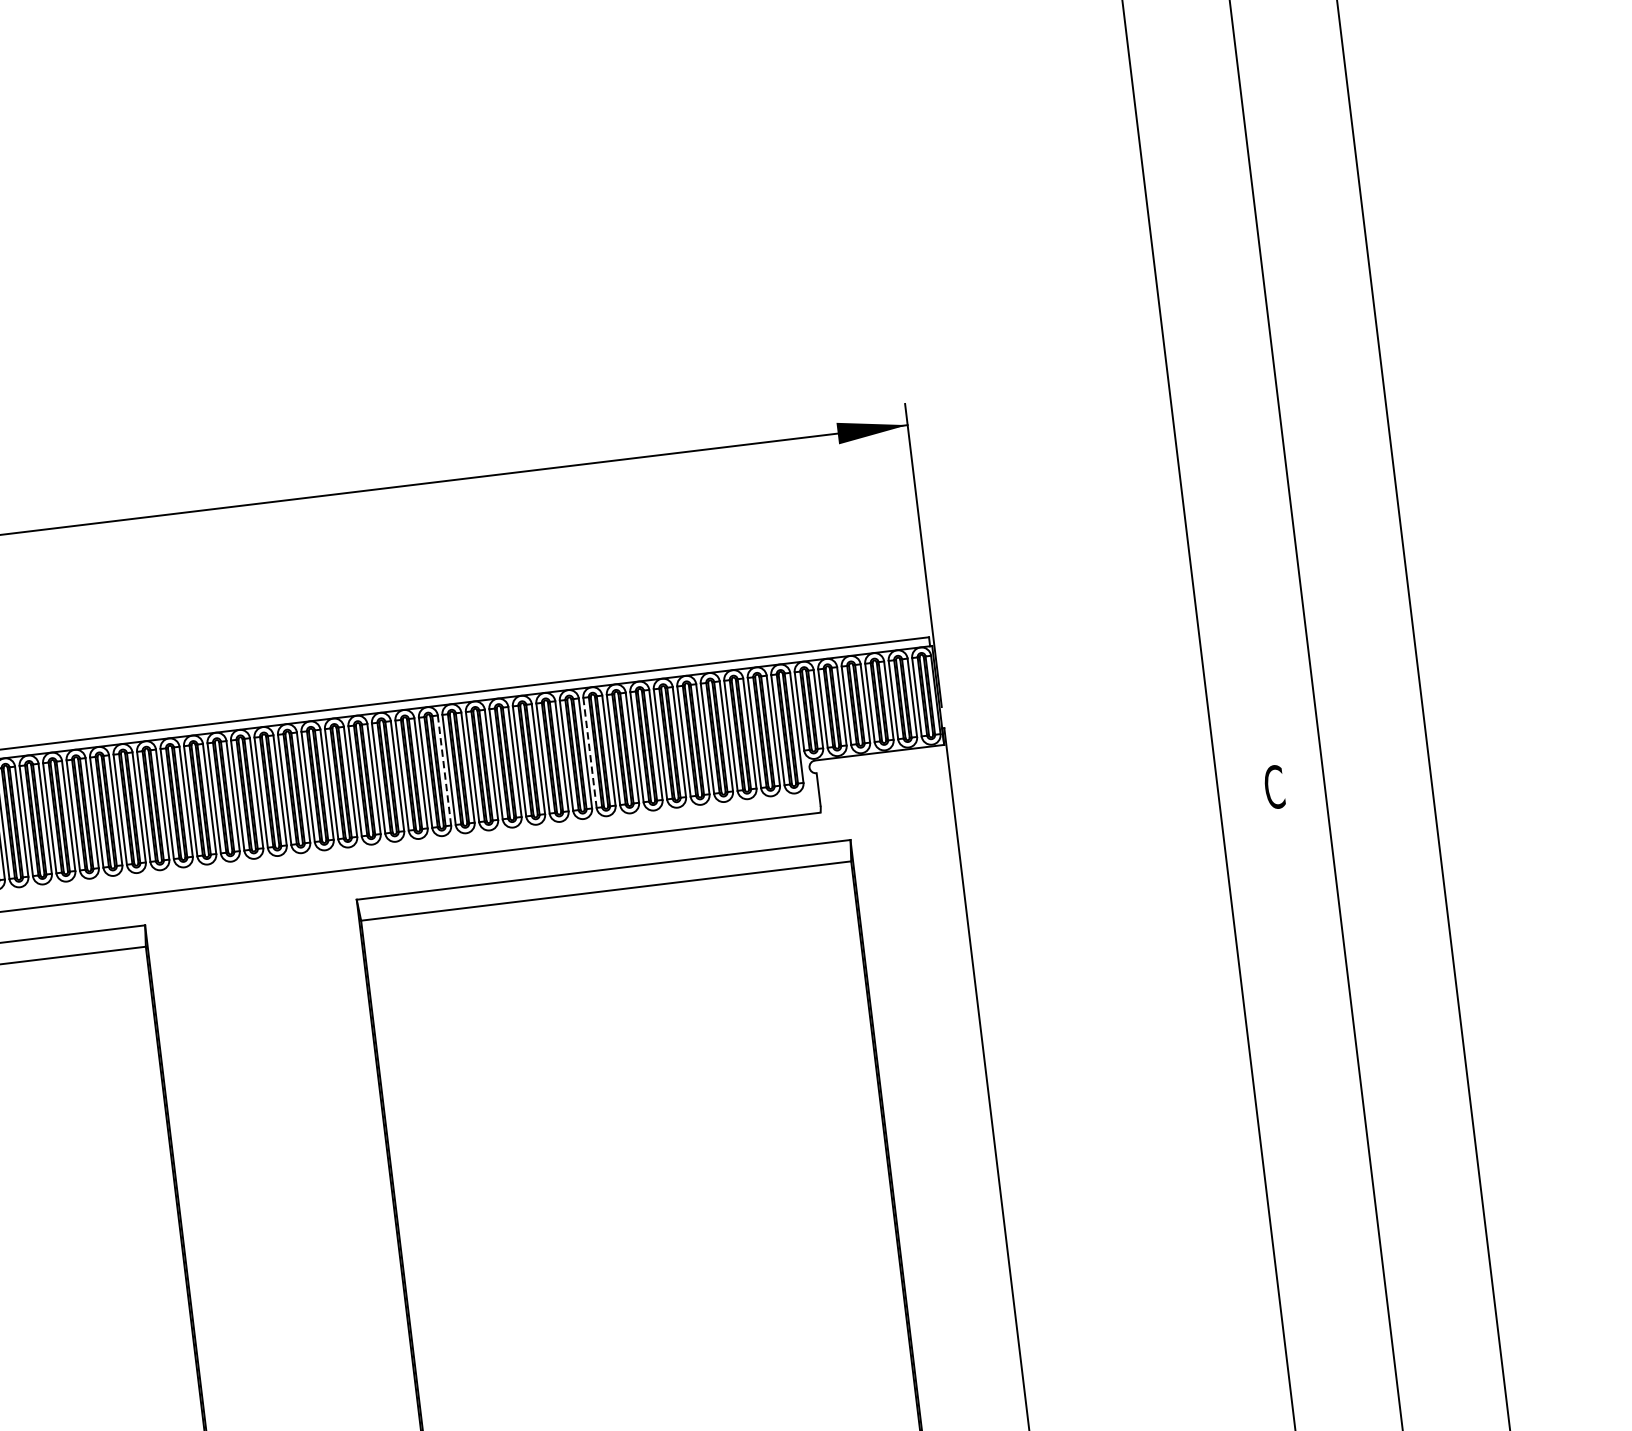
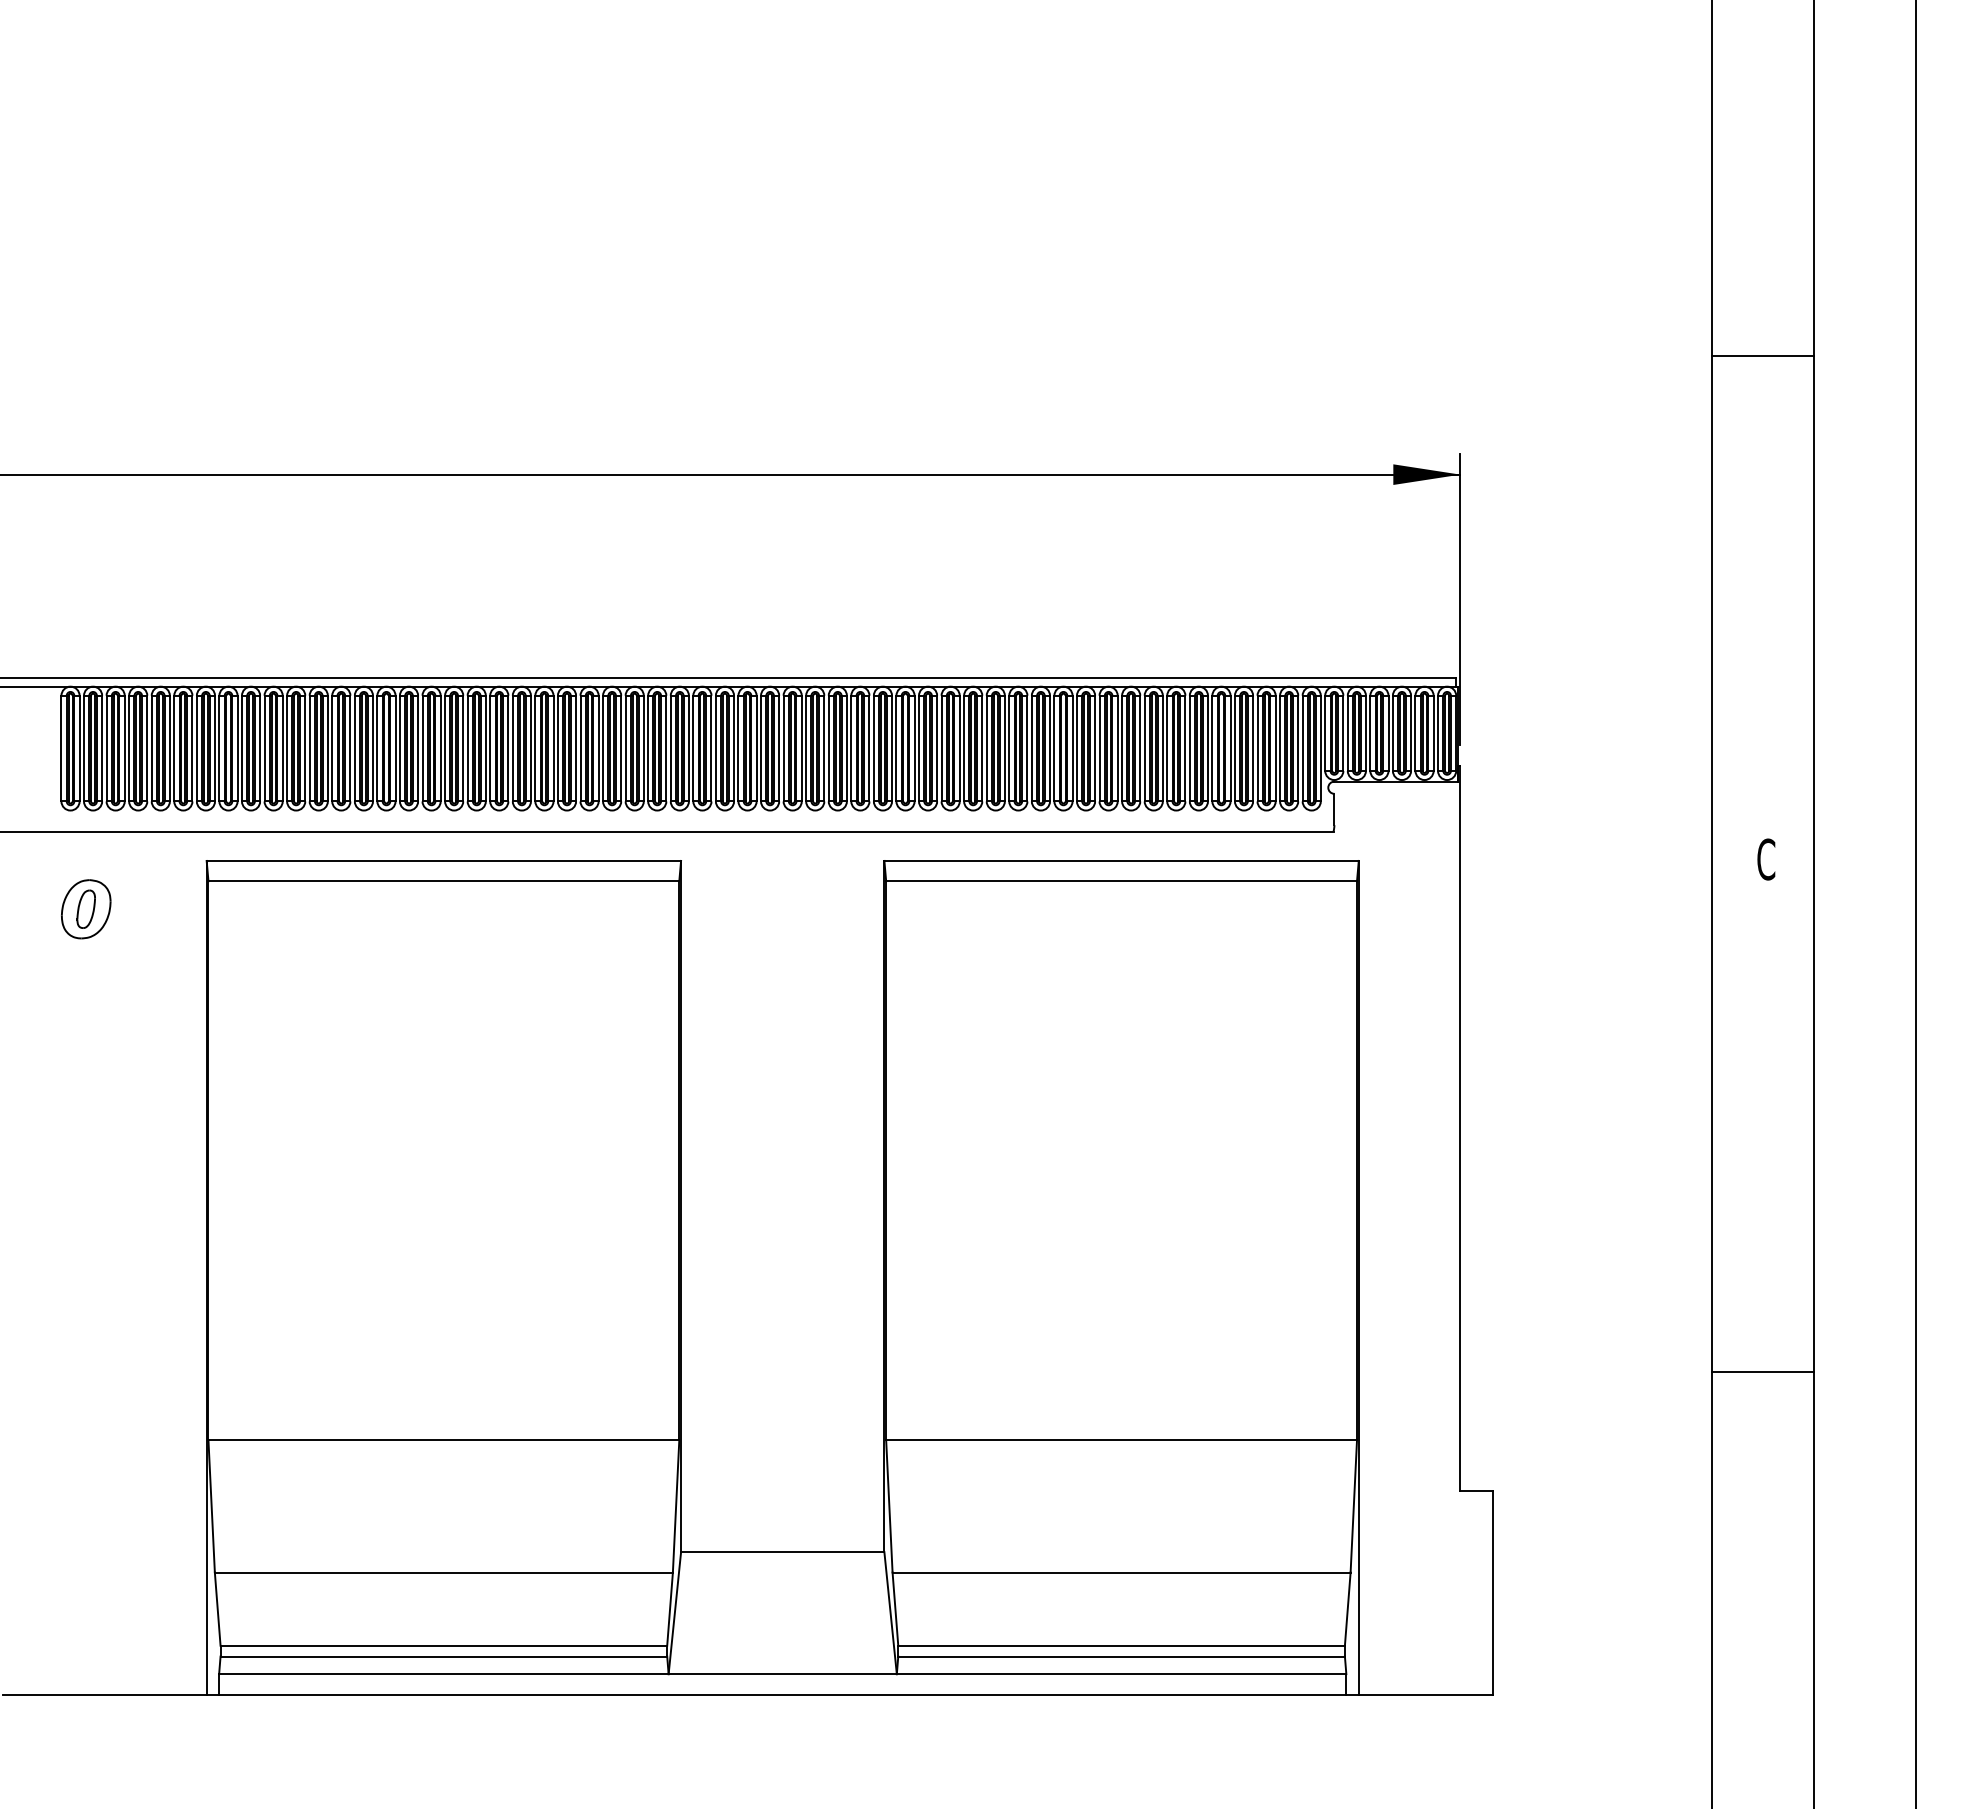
line: (1208, 262) -> (1763, 355), added
line: (590, 752) -> (1122, 748), dashed -> solid
line: (444, 770) -> (982, 748), dashed -> solid
line: (1336, 1321) -> (1763, 1372), added

